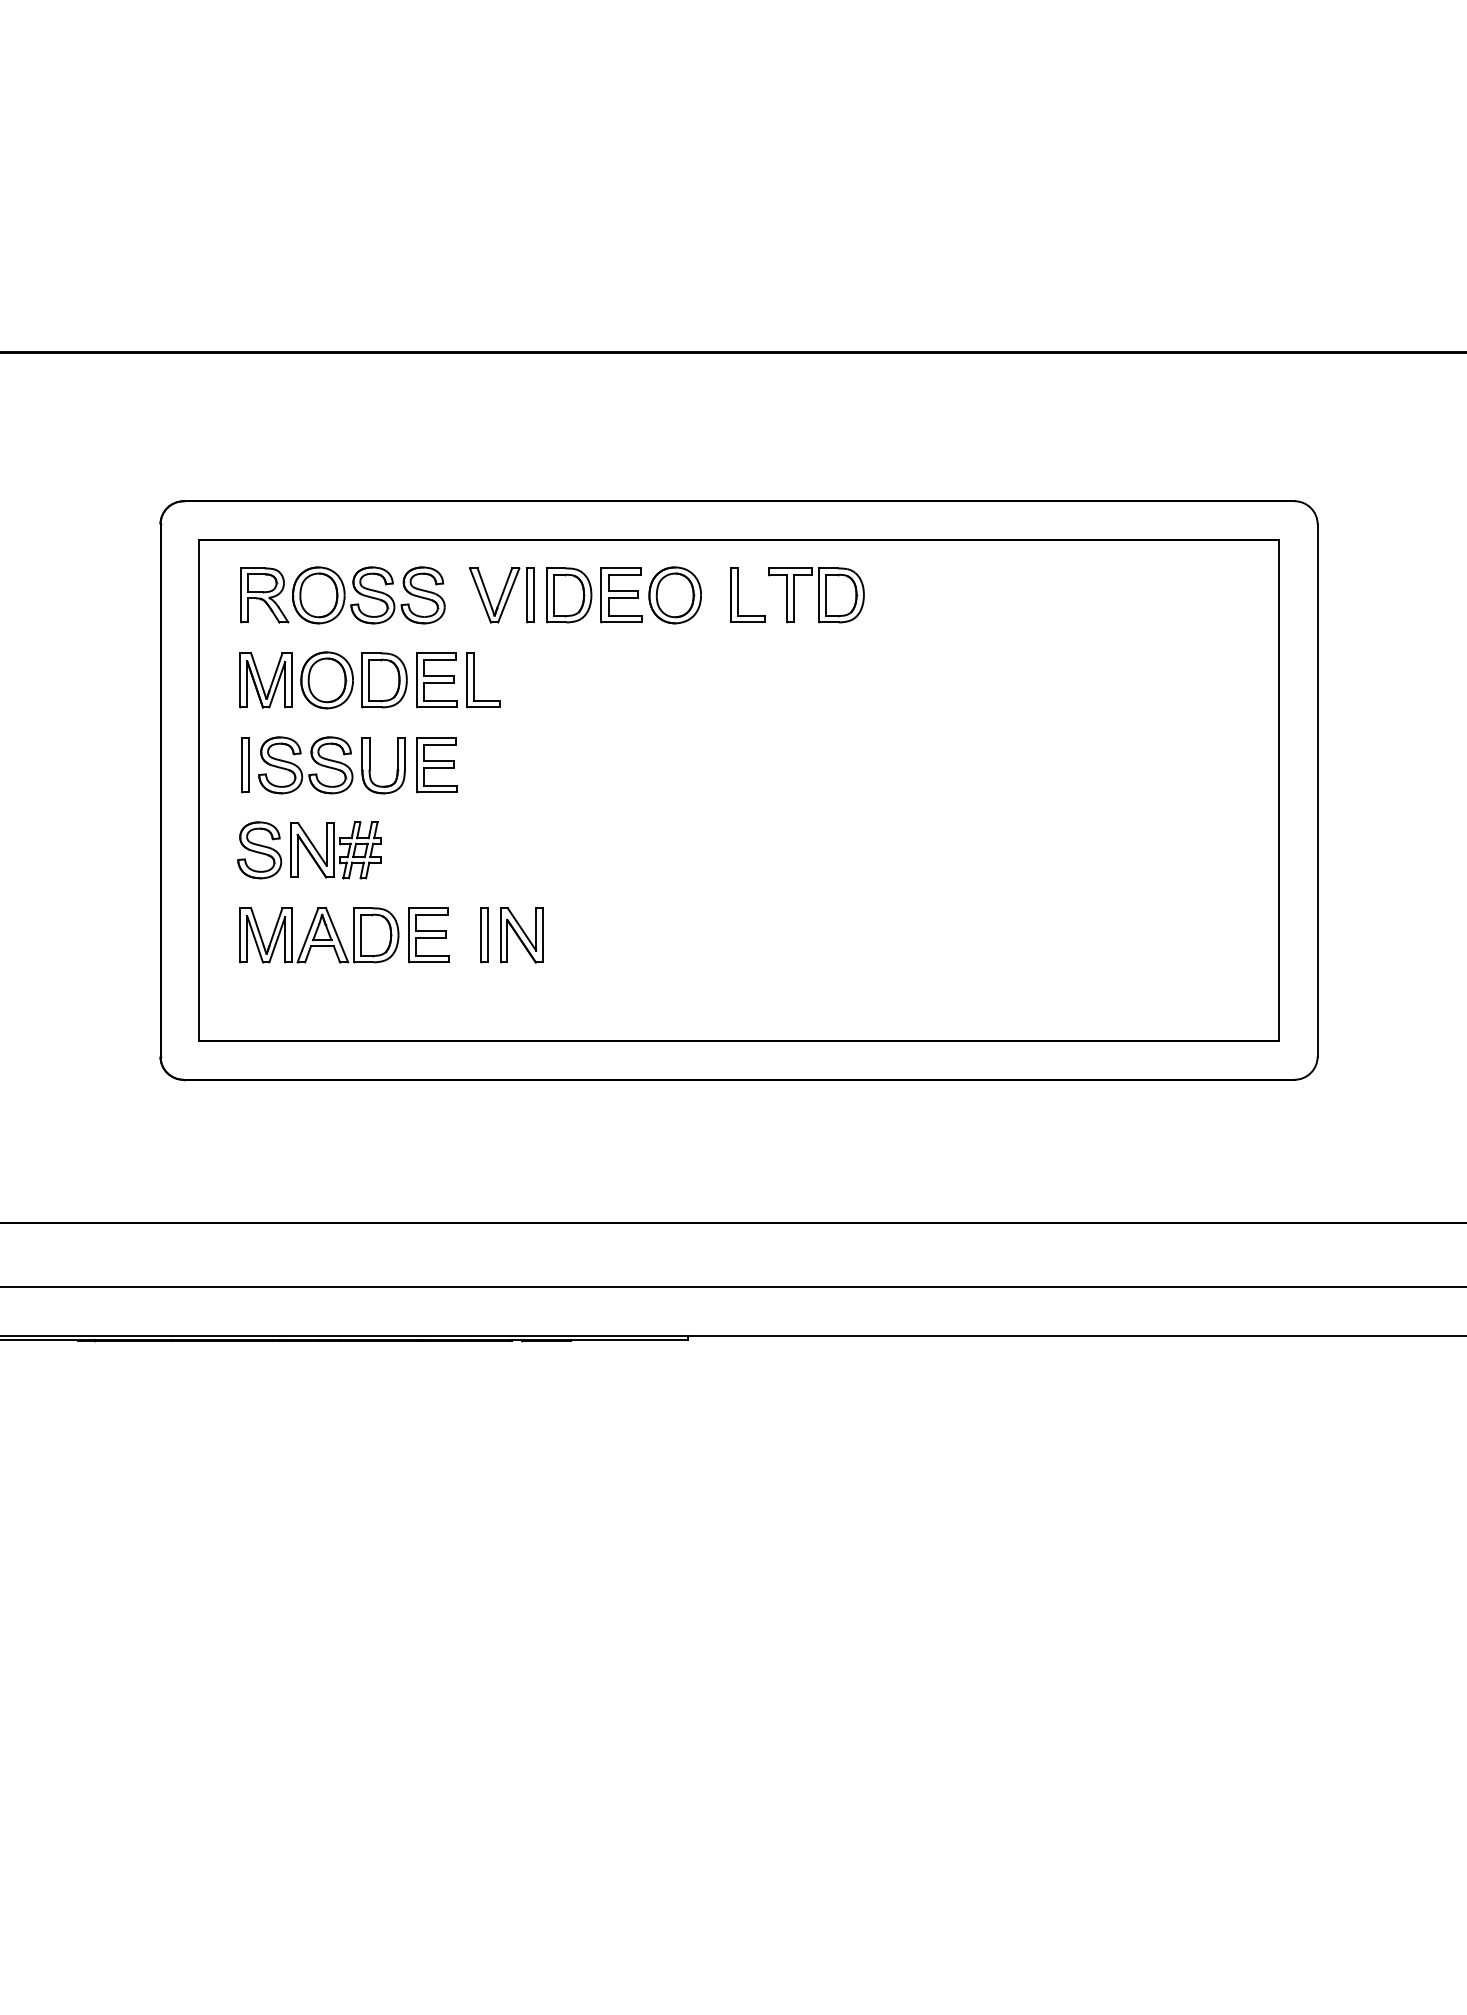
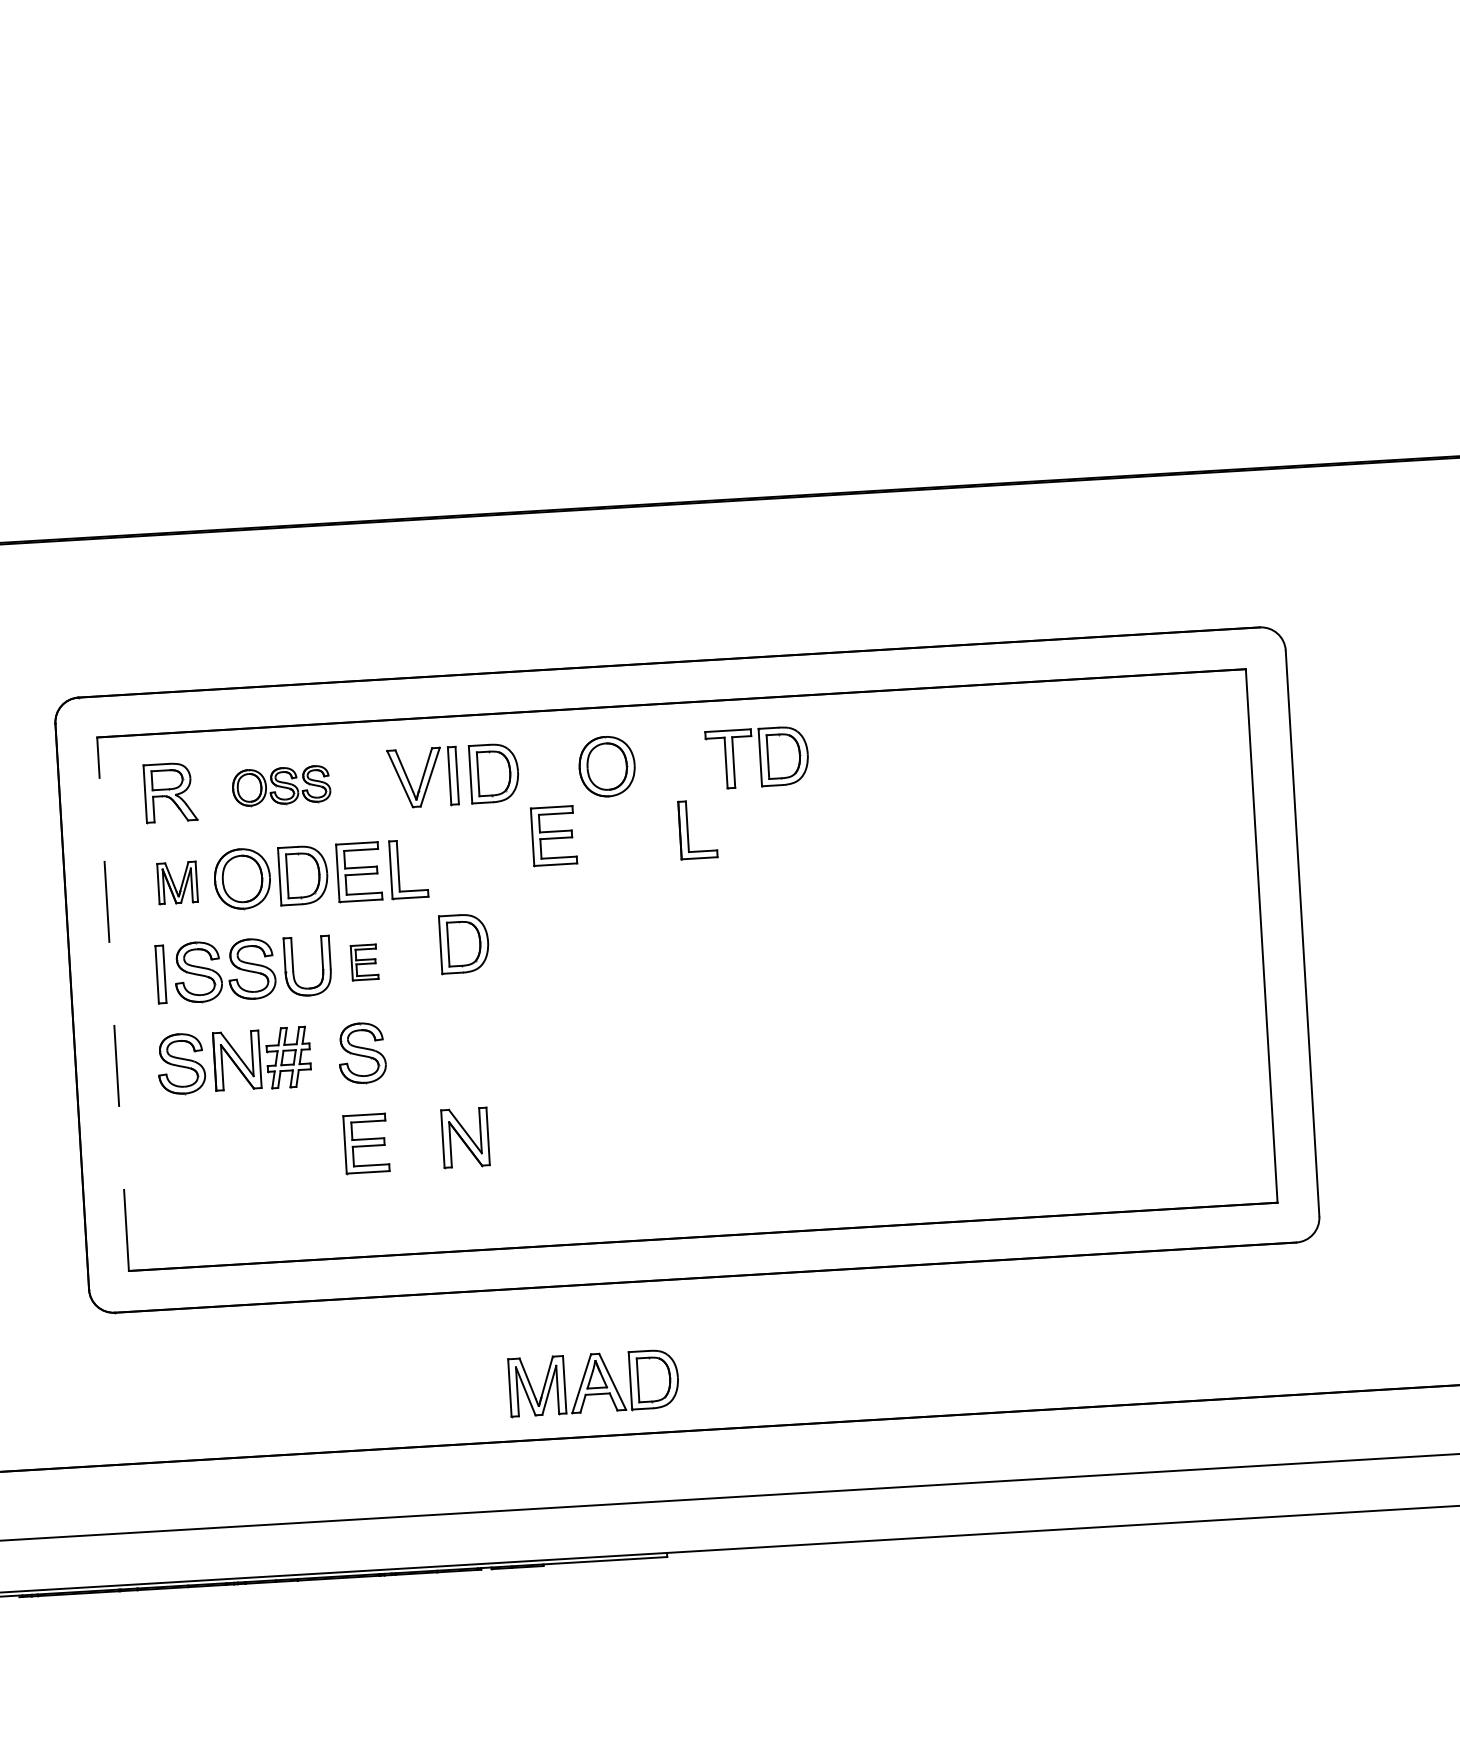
part: (738, 594) -> (688, 829), moved
part: (368, 595) -> (281, 786), size x0.6
part: (621, 595) -> (553, 836), moved
part: (265, 680) -> (176, 883), size x0.7
part: (531, 753) -> (464, 943), added
part: (436, 765) -> (364, 962), size x0.6
line: (198, 790) -> (112, 1004), solid -> dashed
part: (429, 850) -> (362, 1053), added
part: (319, 935) -> (593, 1383), moved
part: (484, 935) -> (425, 1140), removed

